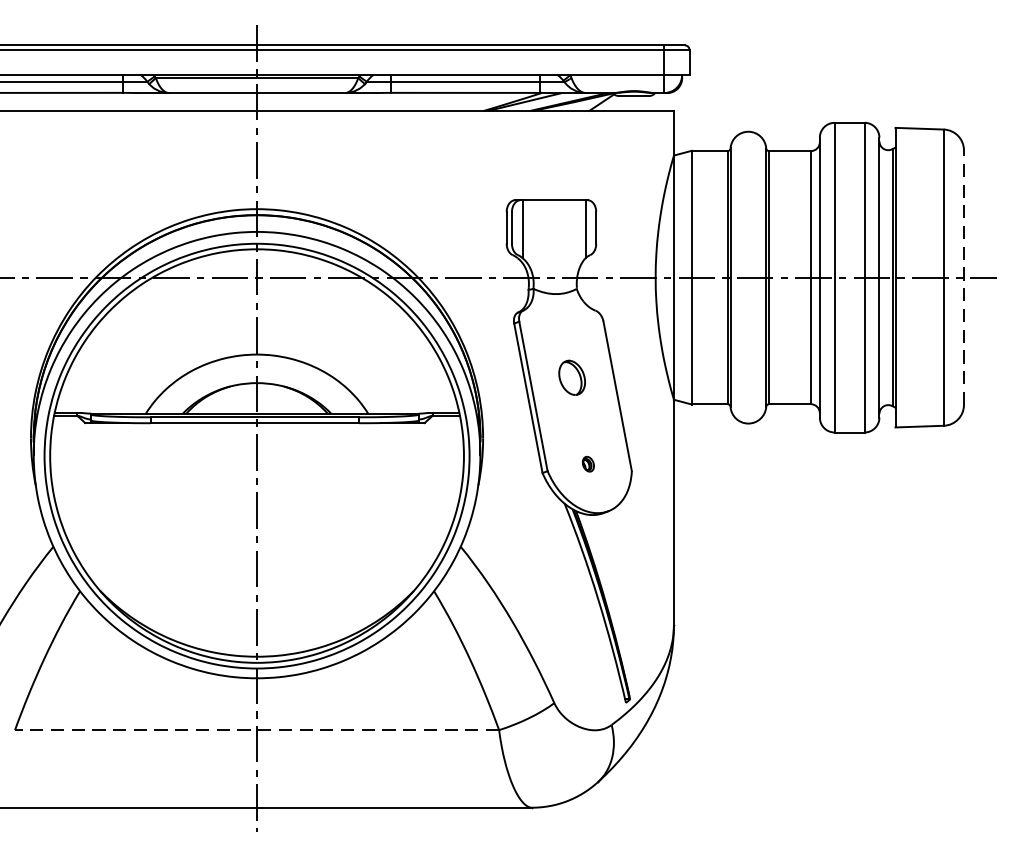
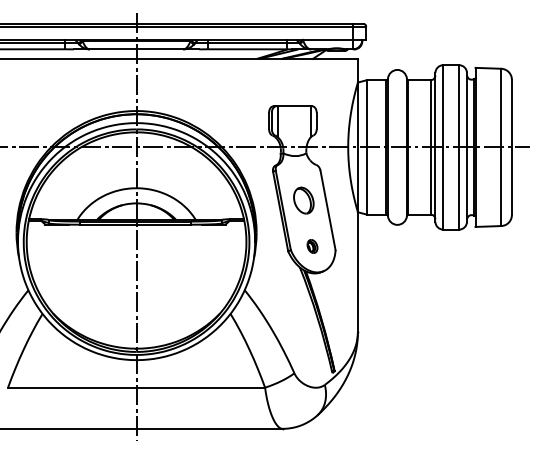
line: (963, 277) -> (511, 147), dashed -> solid
part: (571, 377) -> (303, 200), size x1.43
part: (588, 464) -> (312, 246), size x1.67
line: (256, 729) -> (136, 387), dashed -> solid

